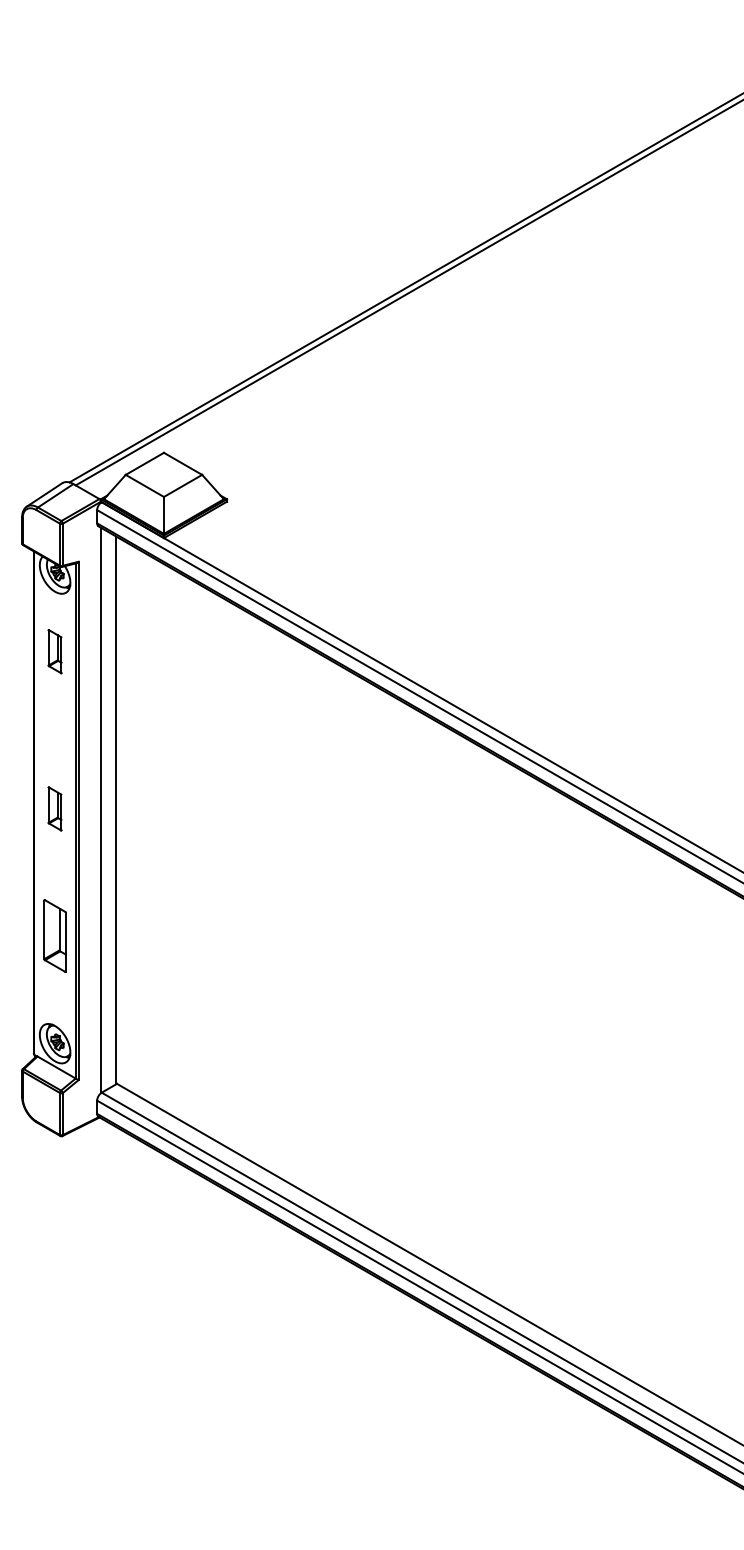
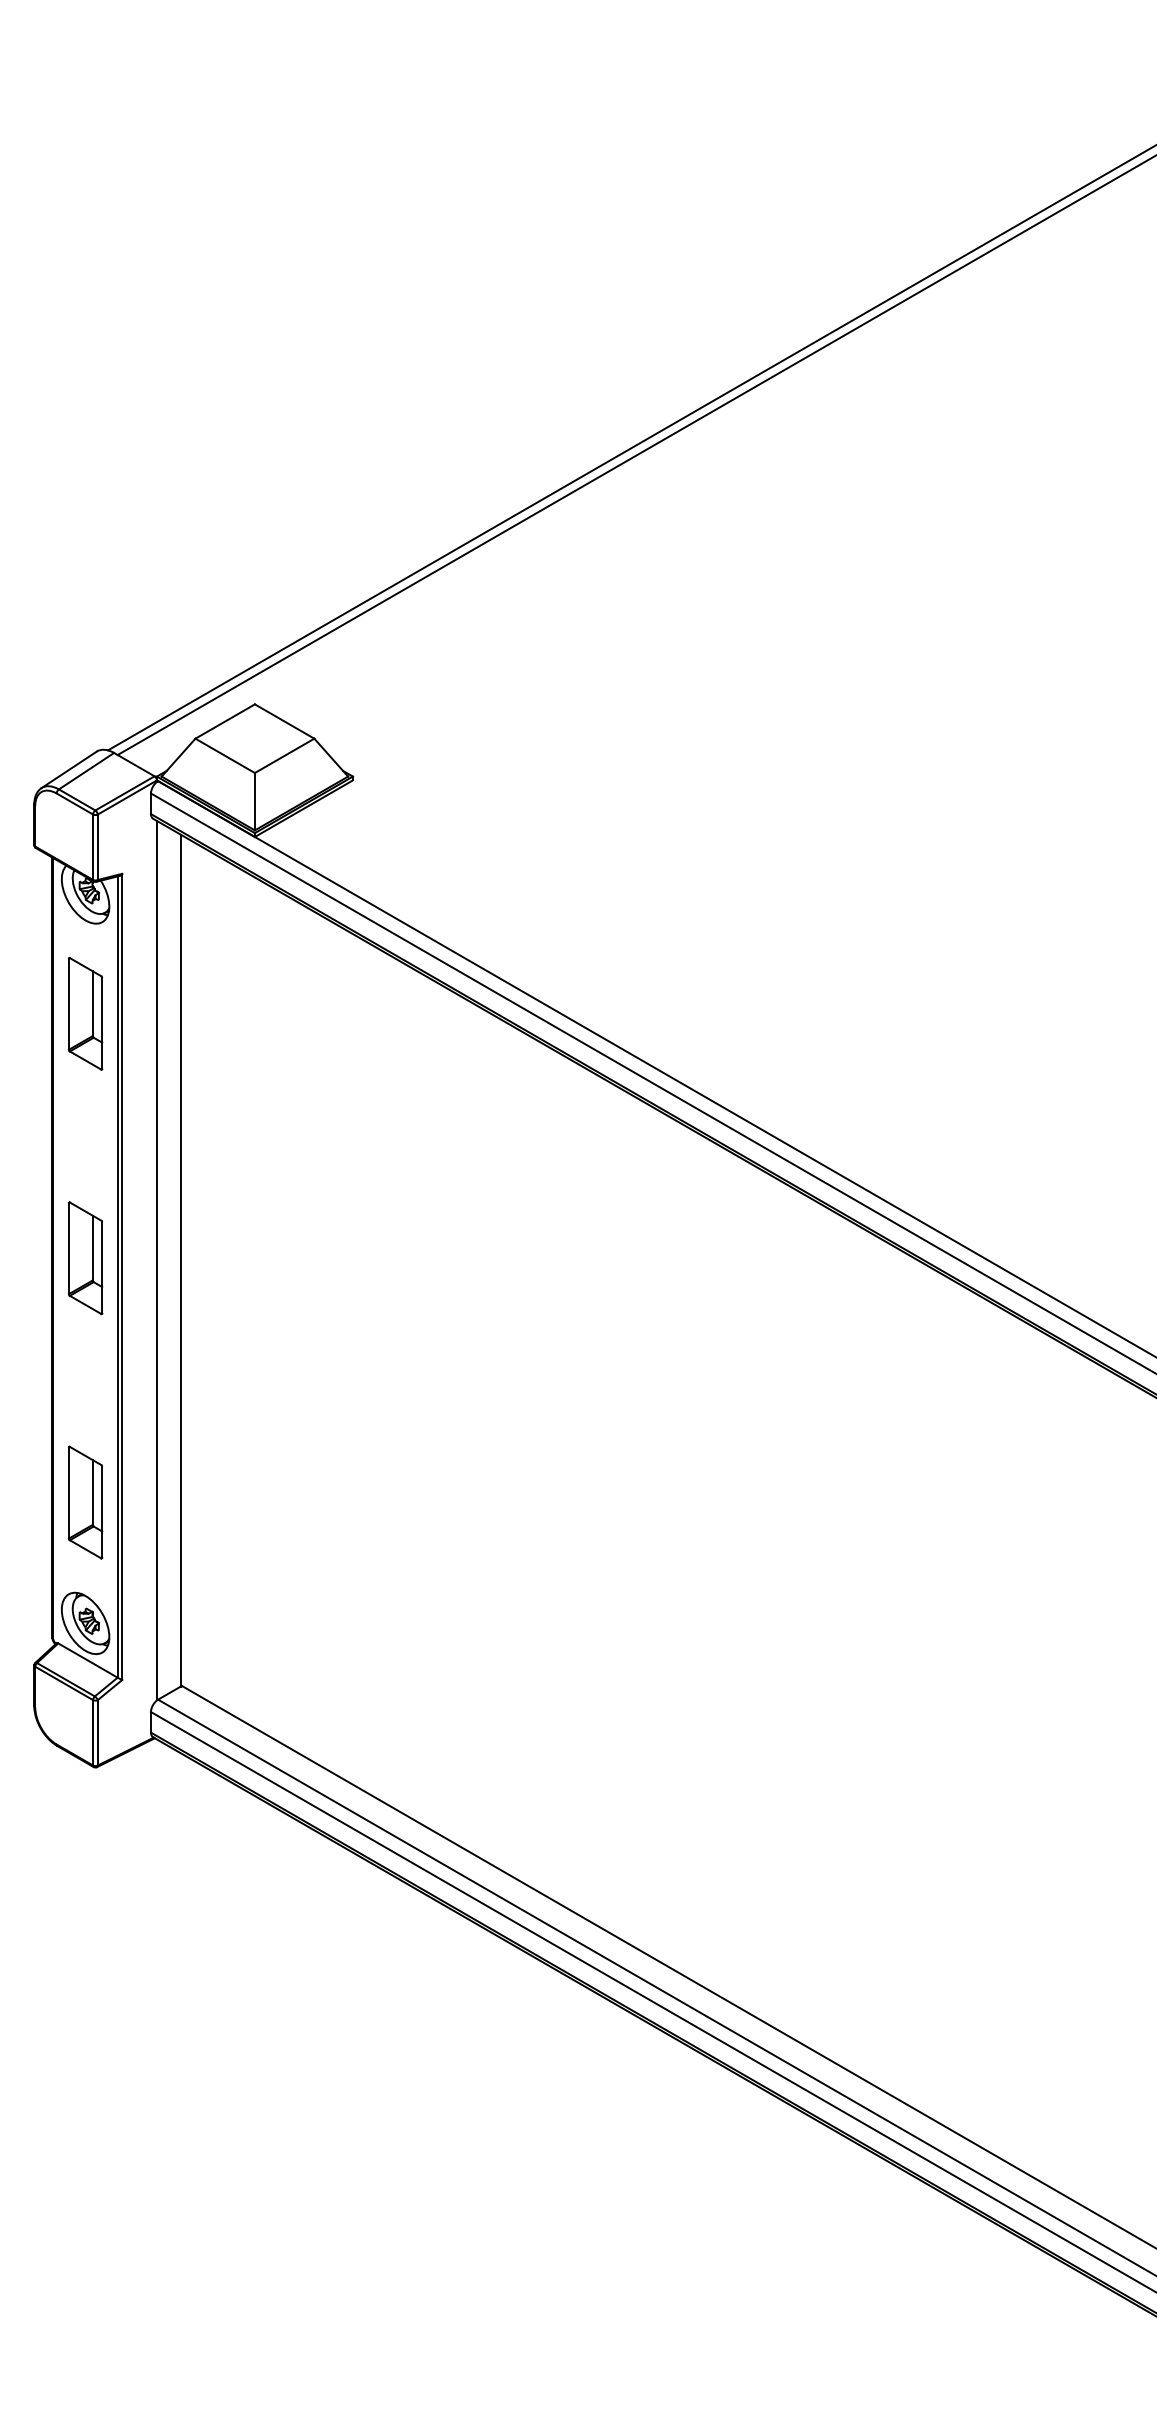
part: (54, 651) -> (84, 1013), size x1.67
part: (54, 808) -> (84, 1257), size x1.67
part: (54, 935) -> (84, 1501), moved

